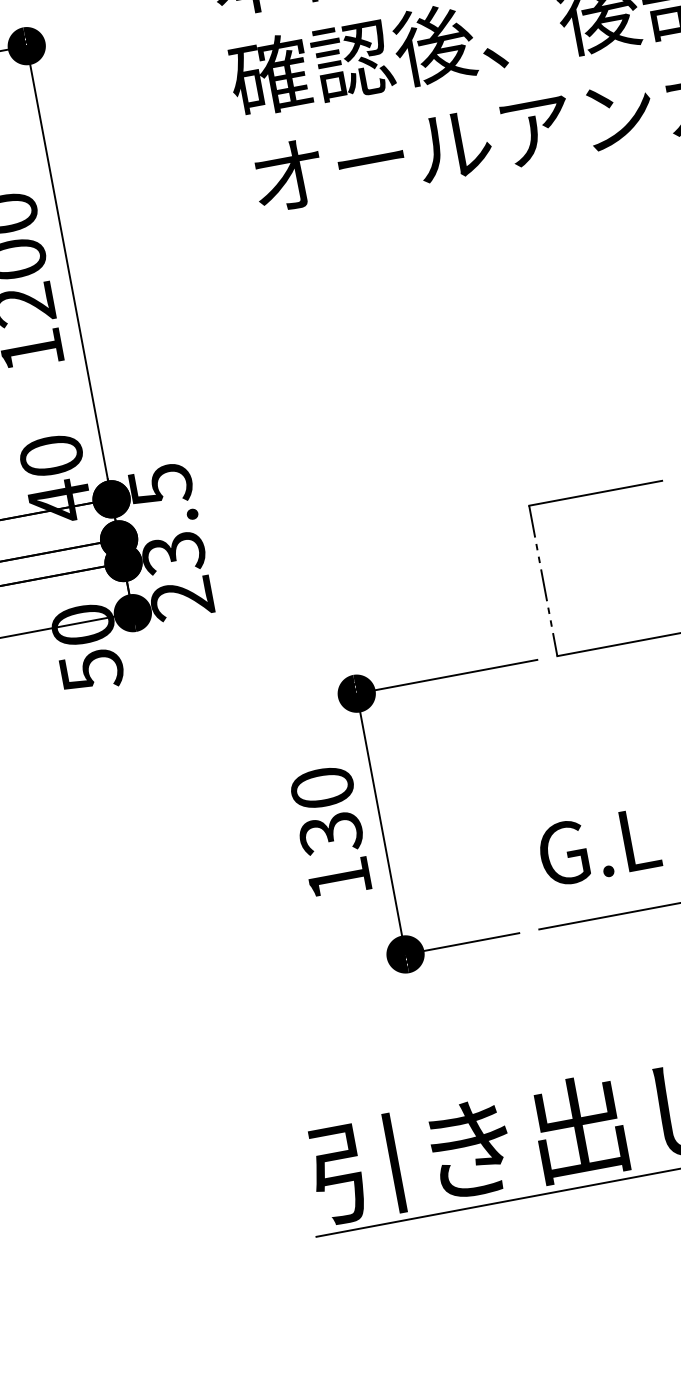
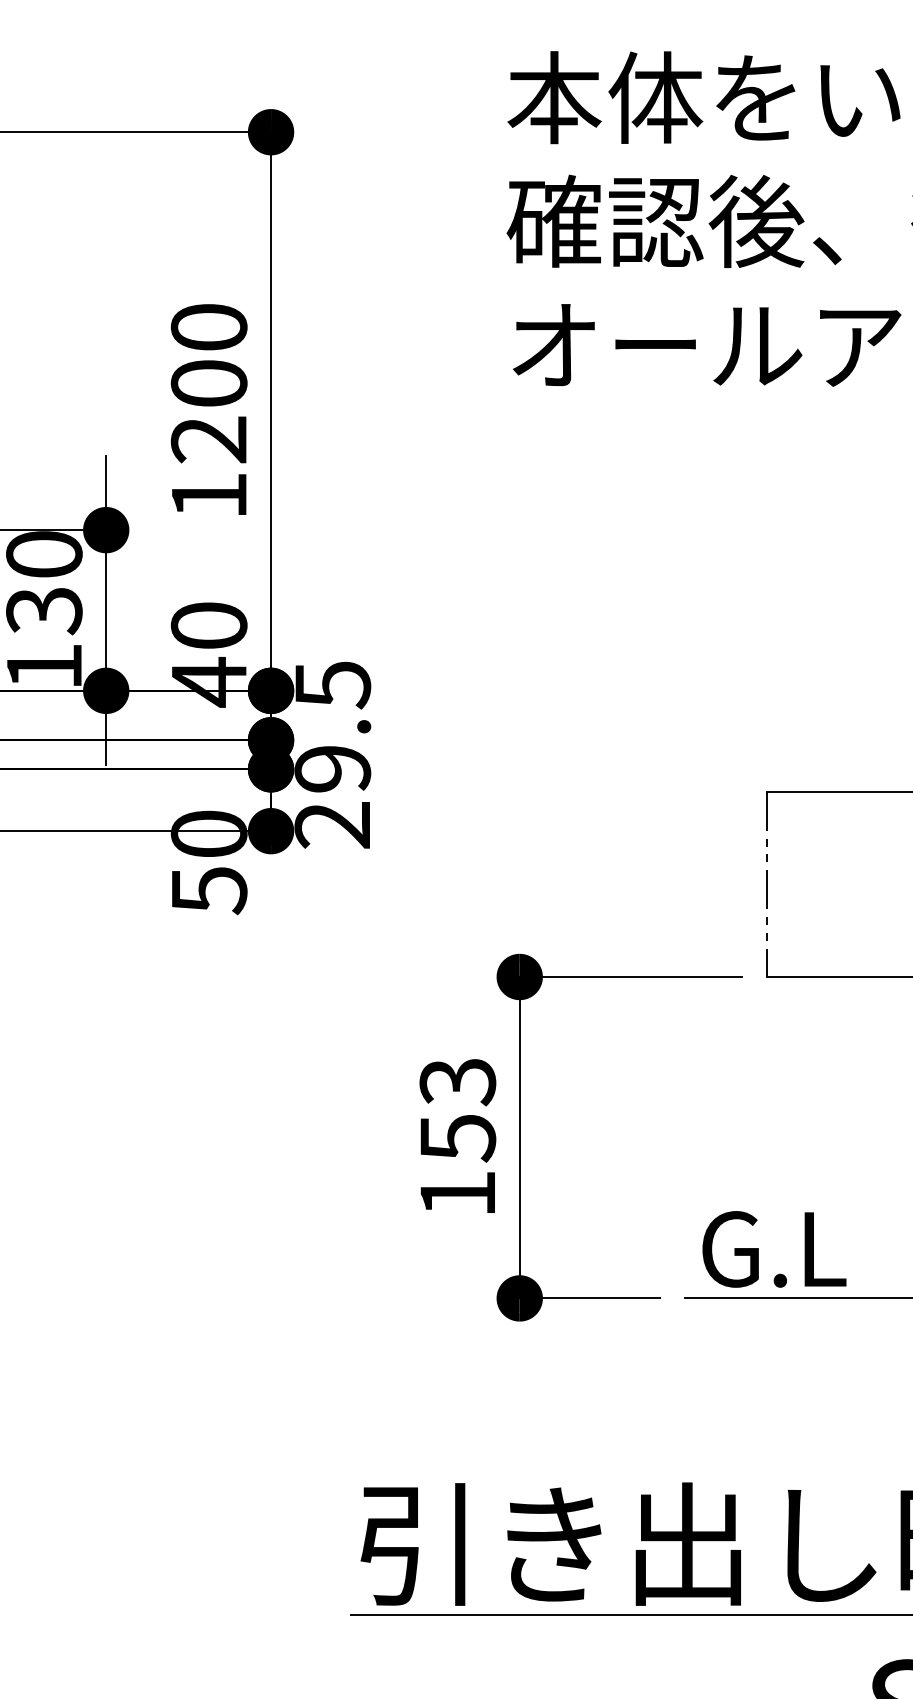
text: (173, 553) -> (332, 769), 23.5 -> 29.5
text: (326, 811) -> (457, 1110), 130 -> 153
text: (599, 846) -> (774, 1249), moved

